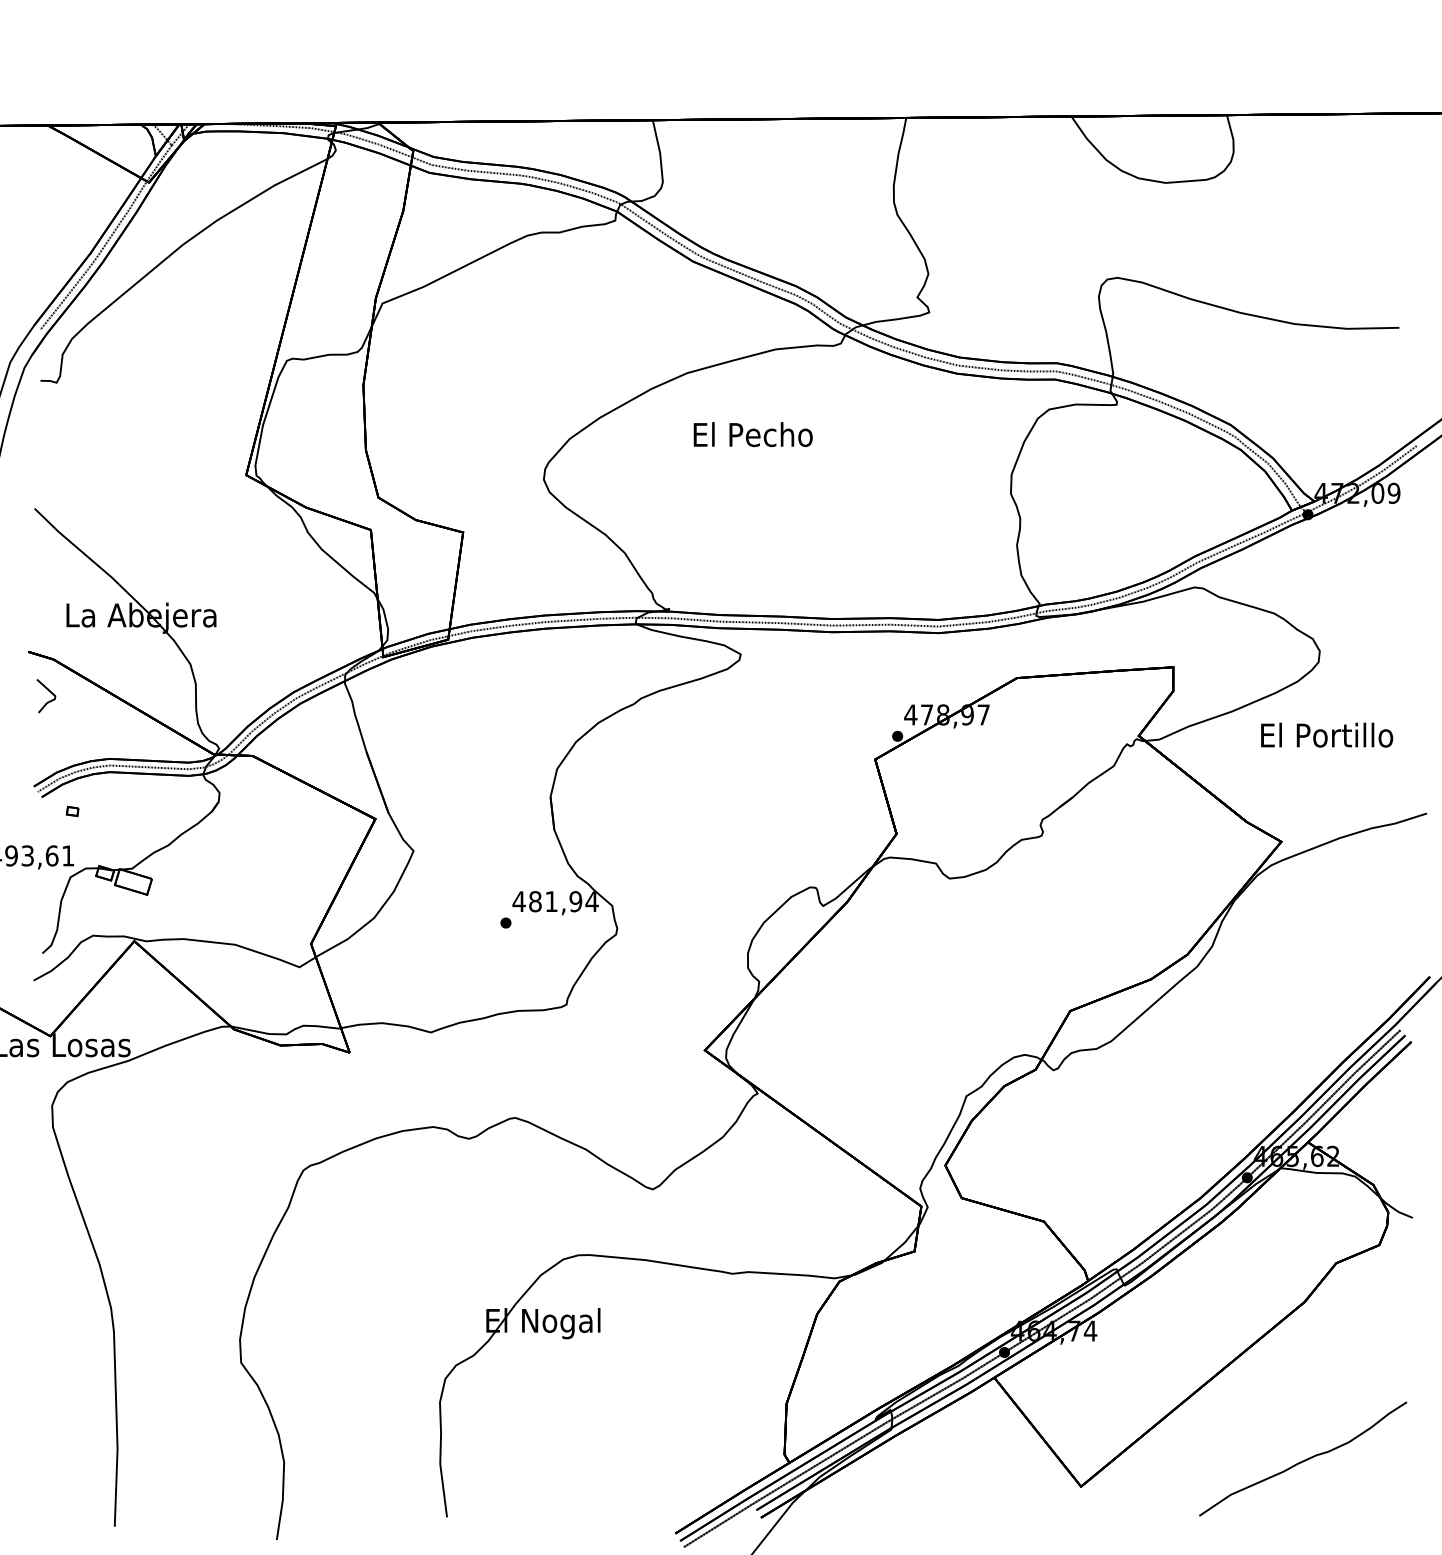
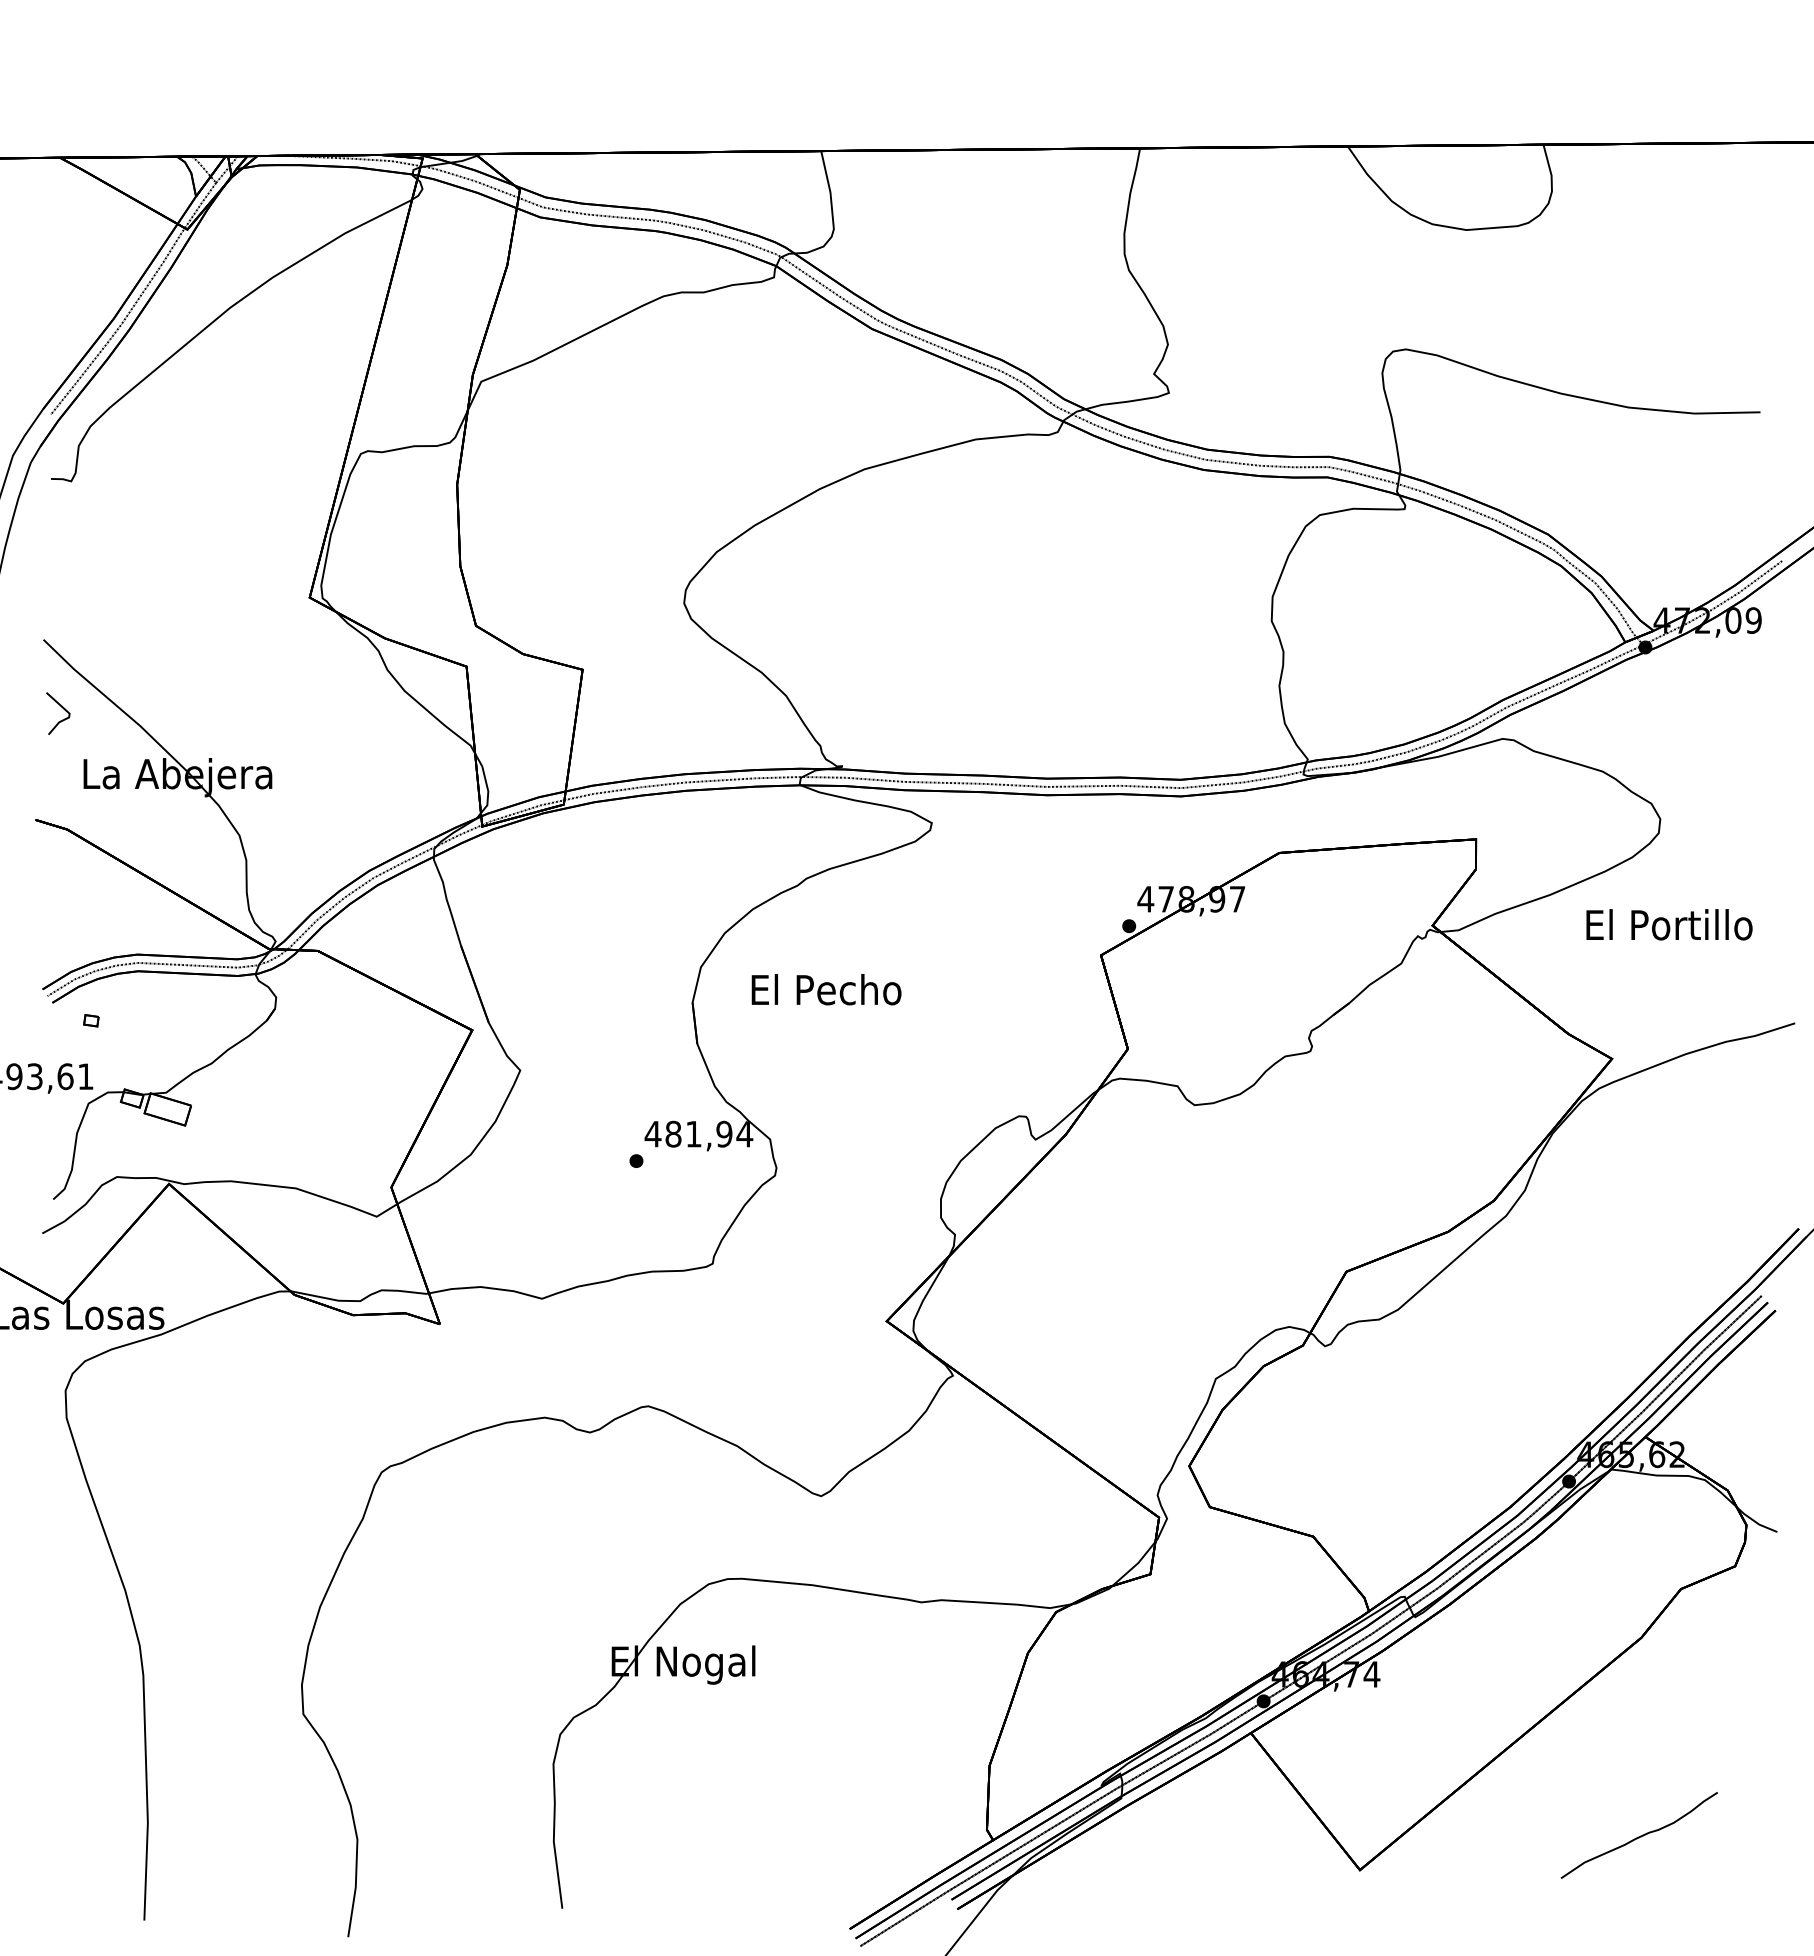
text: (753, 434) -> (826, 989), moved
line: (49, 692) -> (62, 708), moved
part: (1303, 1459) -> (1639, 1835), size x0.6

